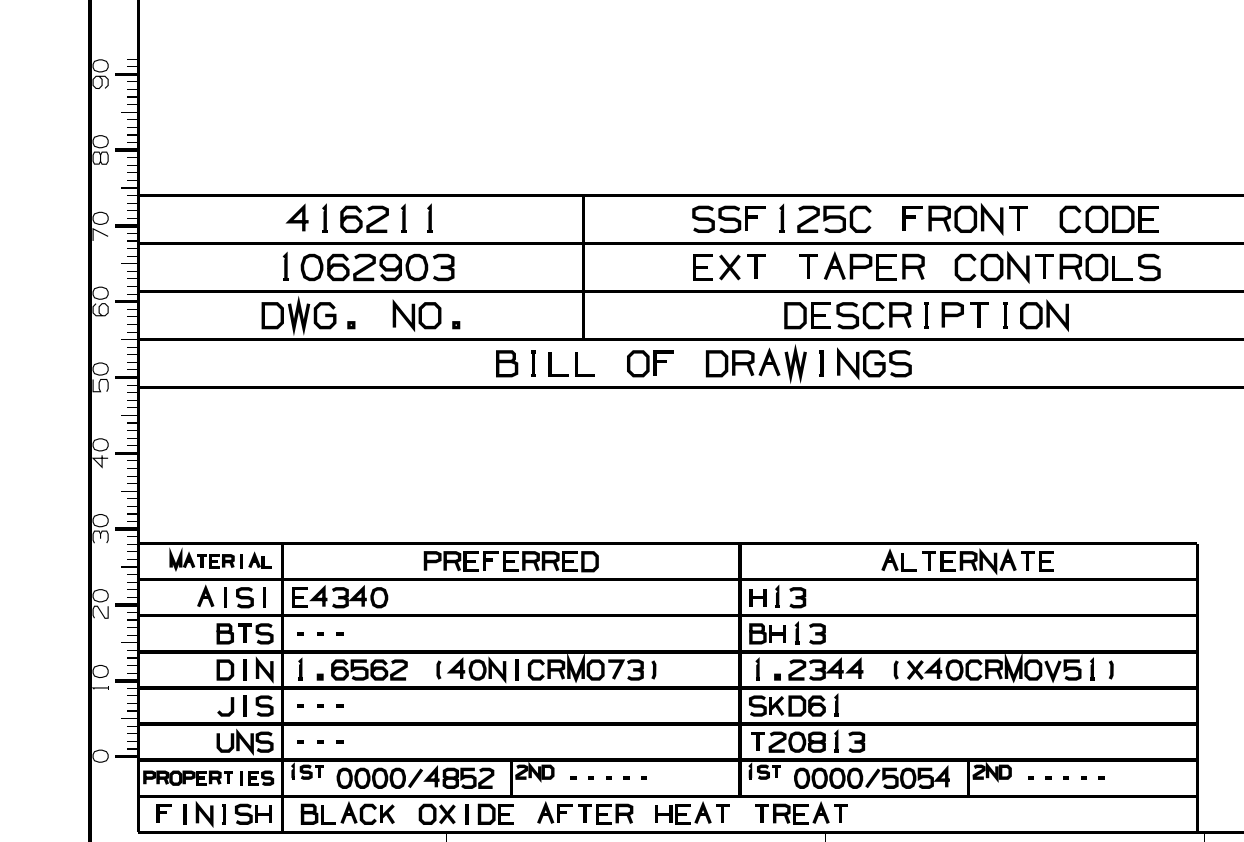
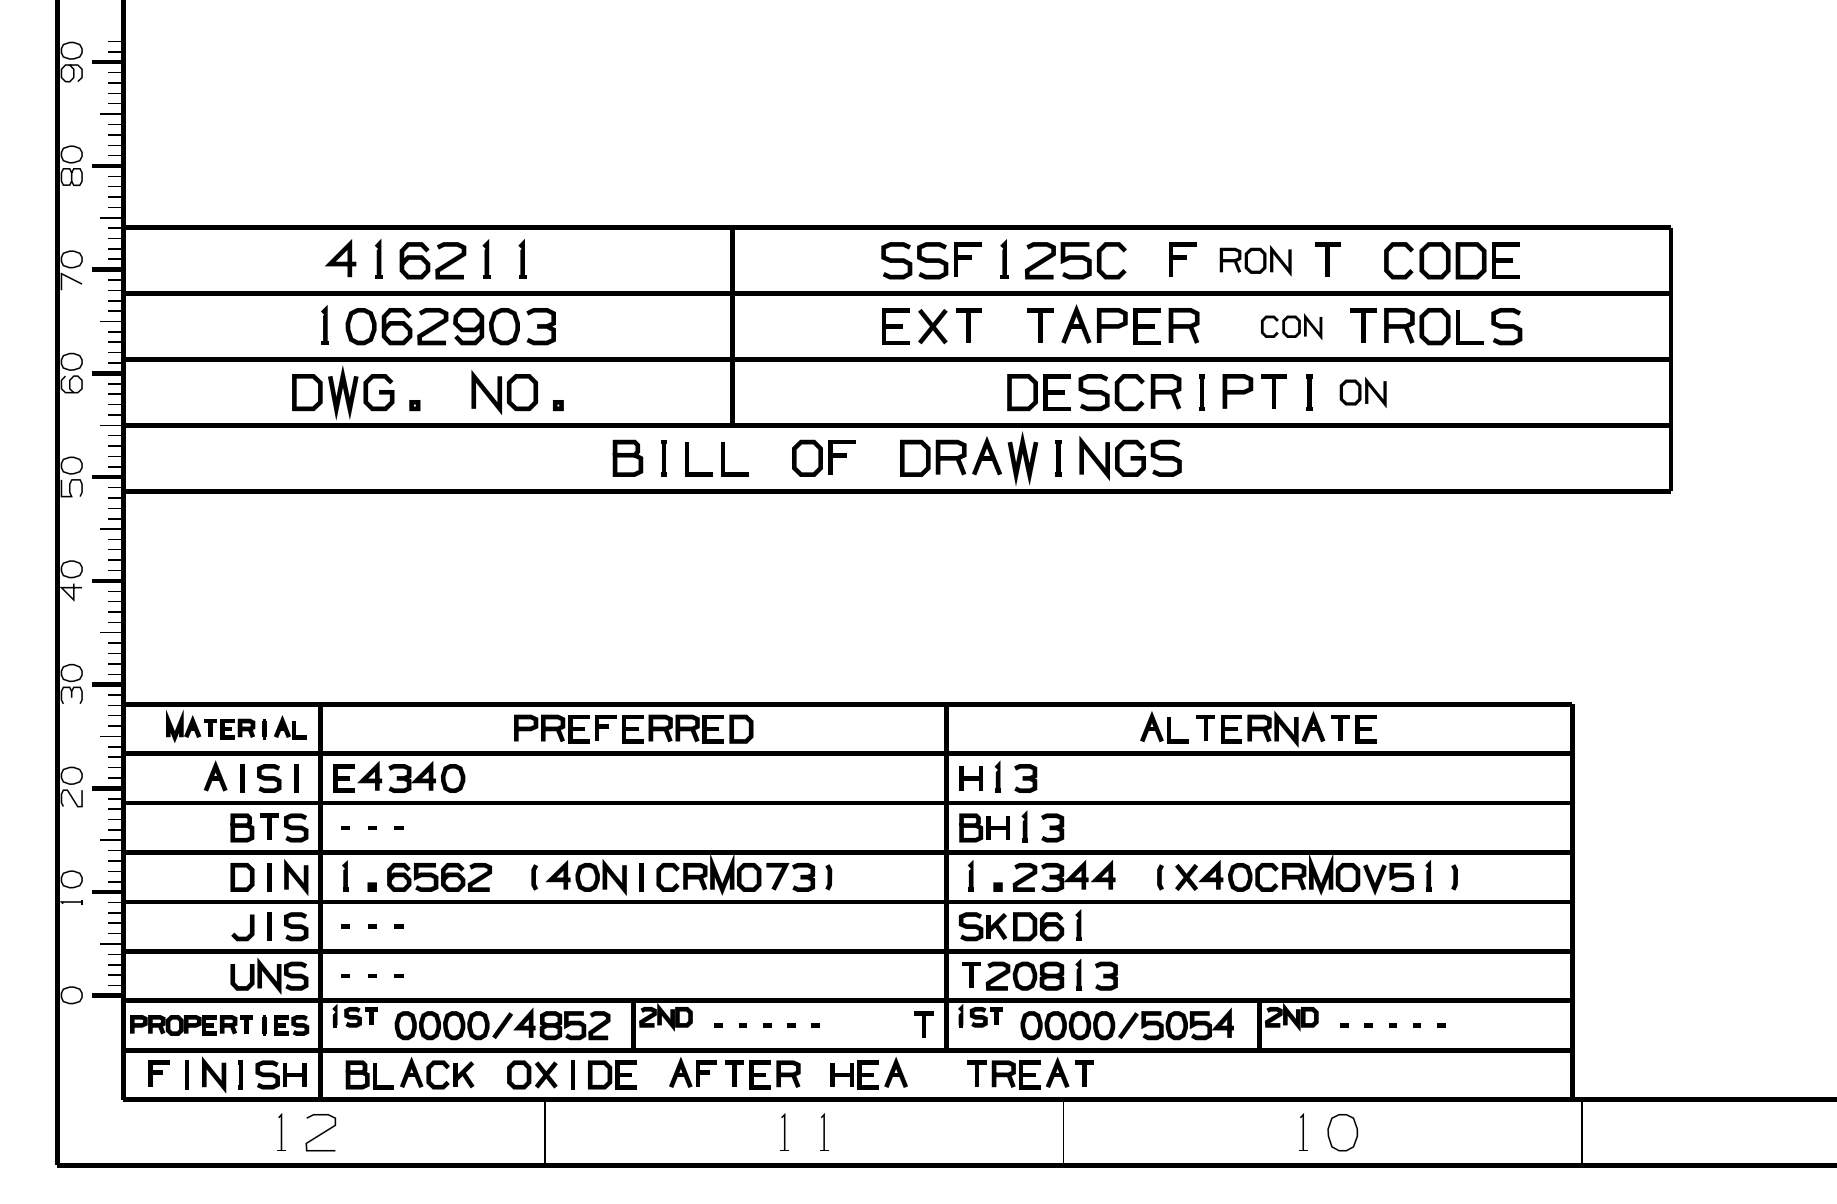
part: (965, 219) -> (1255, 260), size x0.7
part: (992, 267) -> (1291, 326), size x0.6
part: (1043, 315) -> (1362, 392), size x0.7
part: (722, 813) -> (923, 1024), moved

